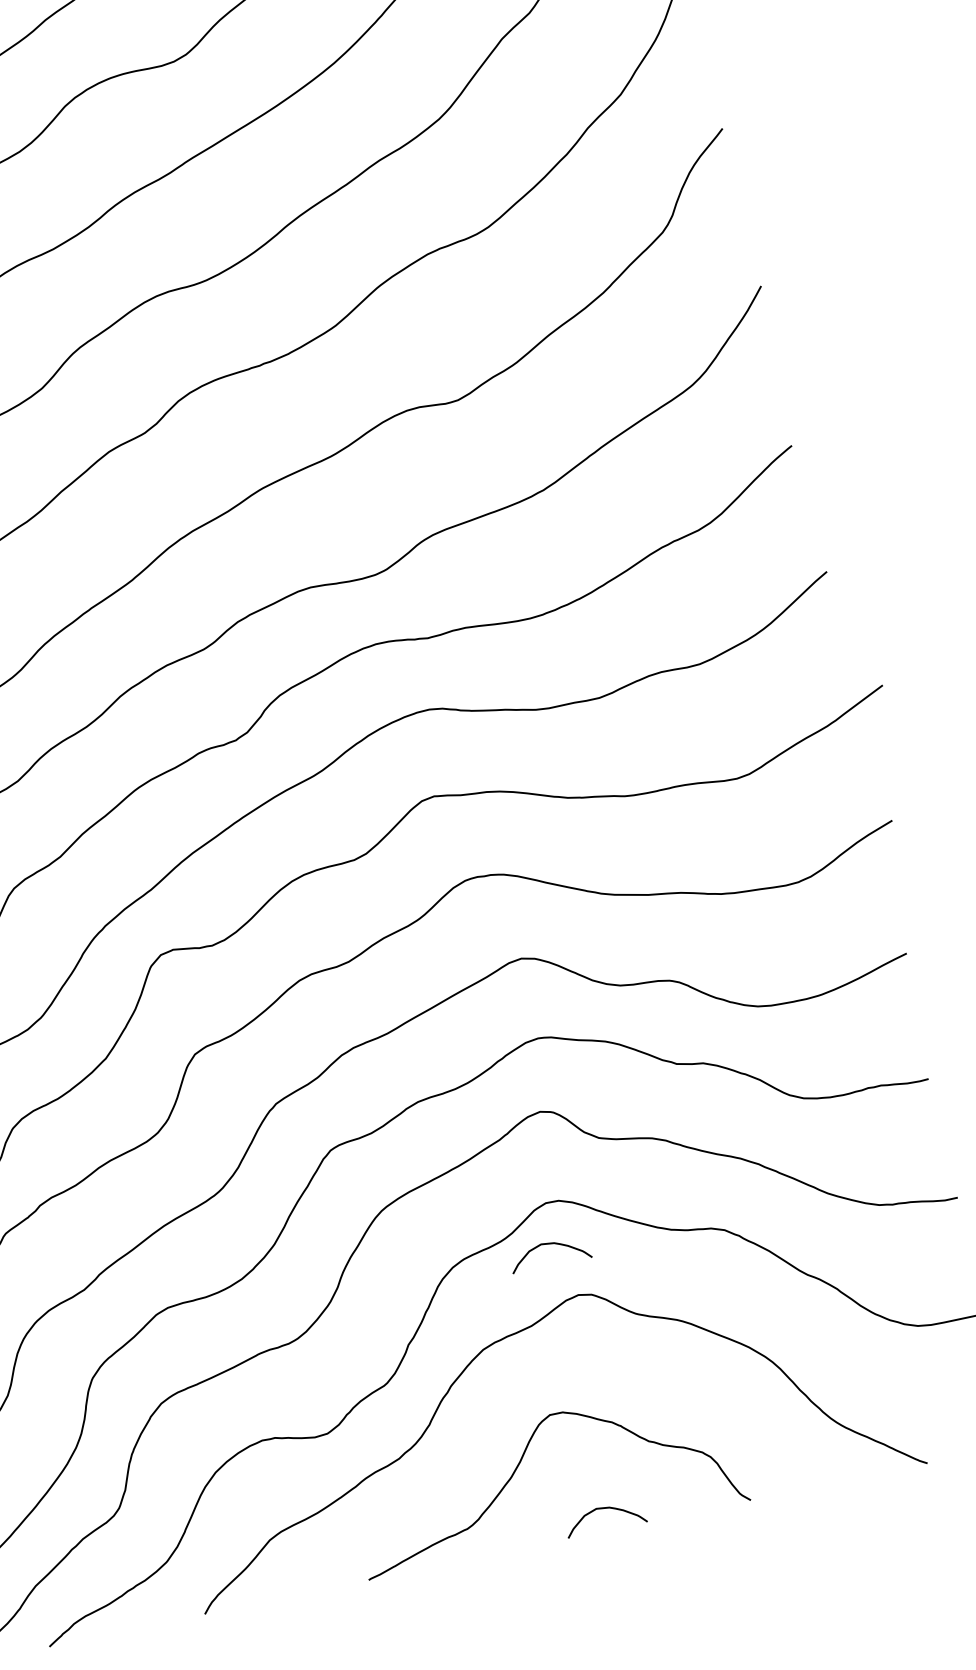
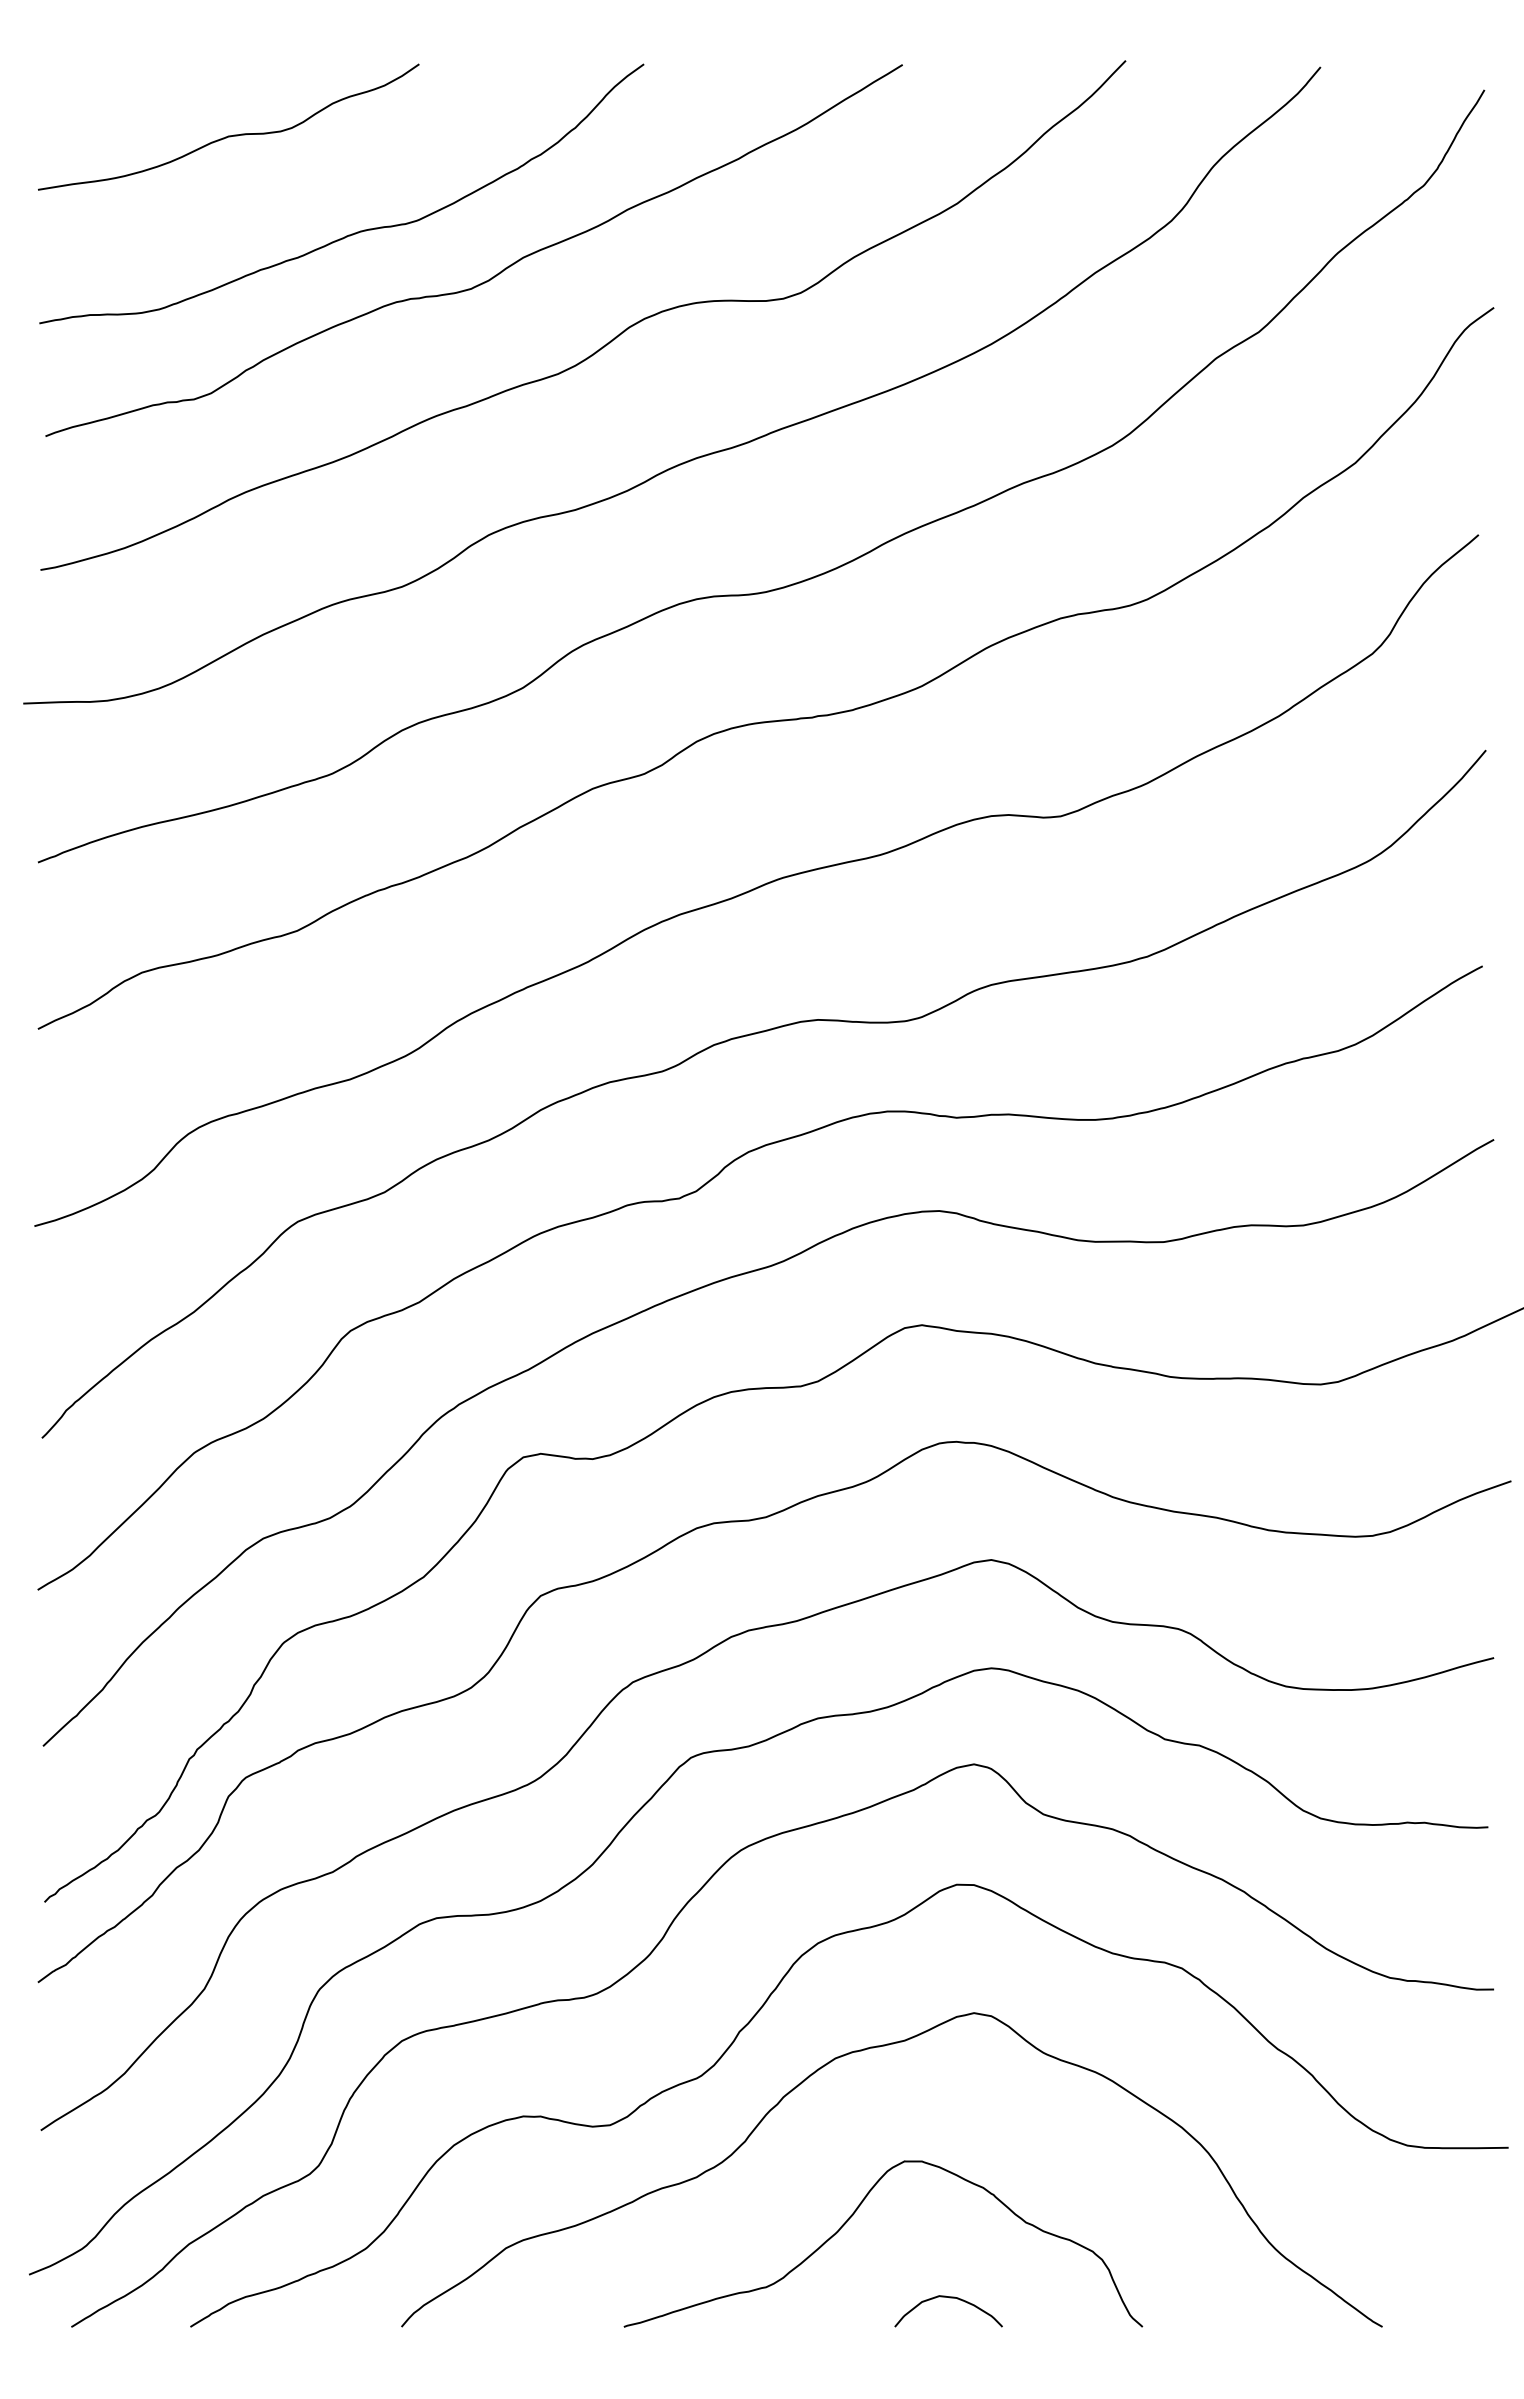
curve: (548, 1244) -> (949, 1939), removed

